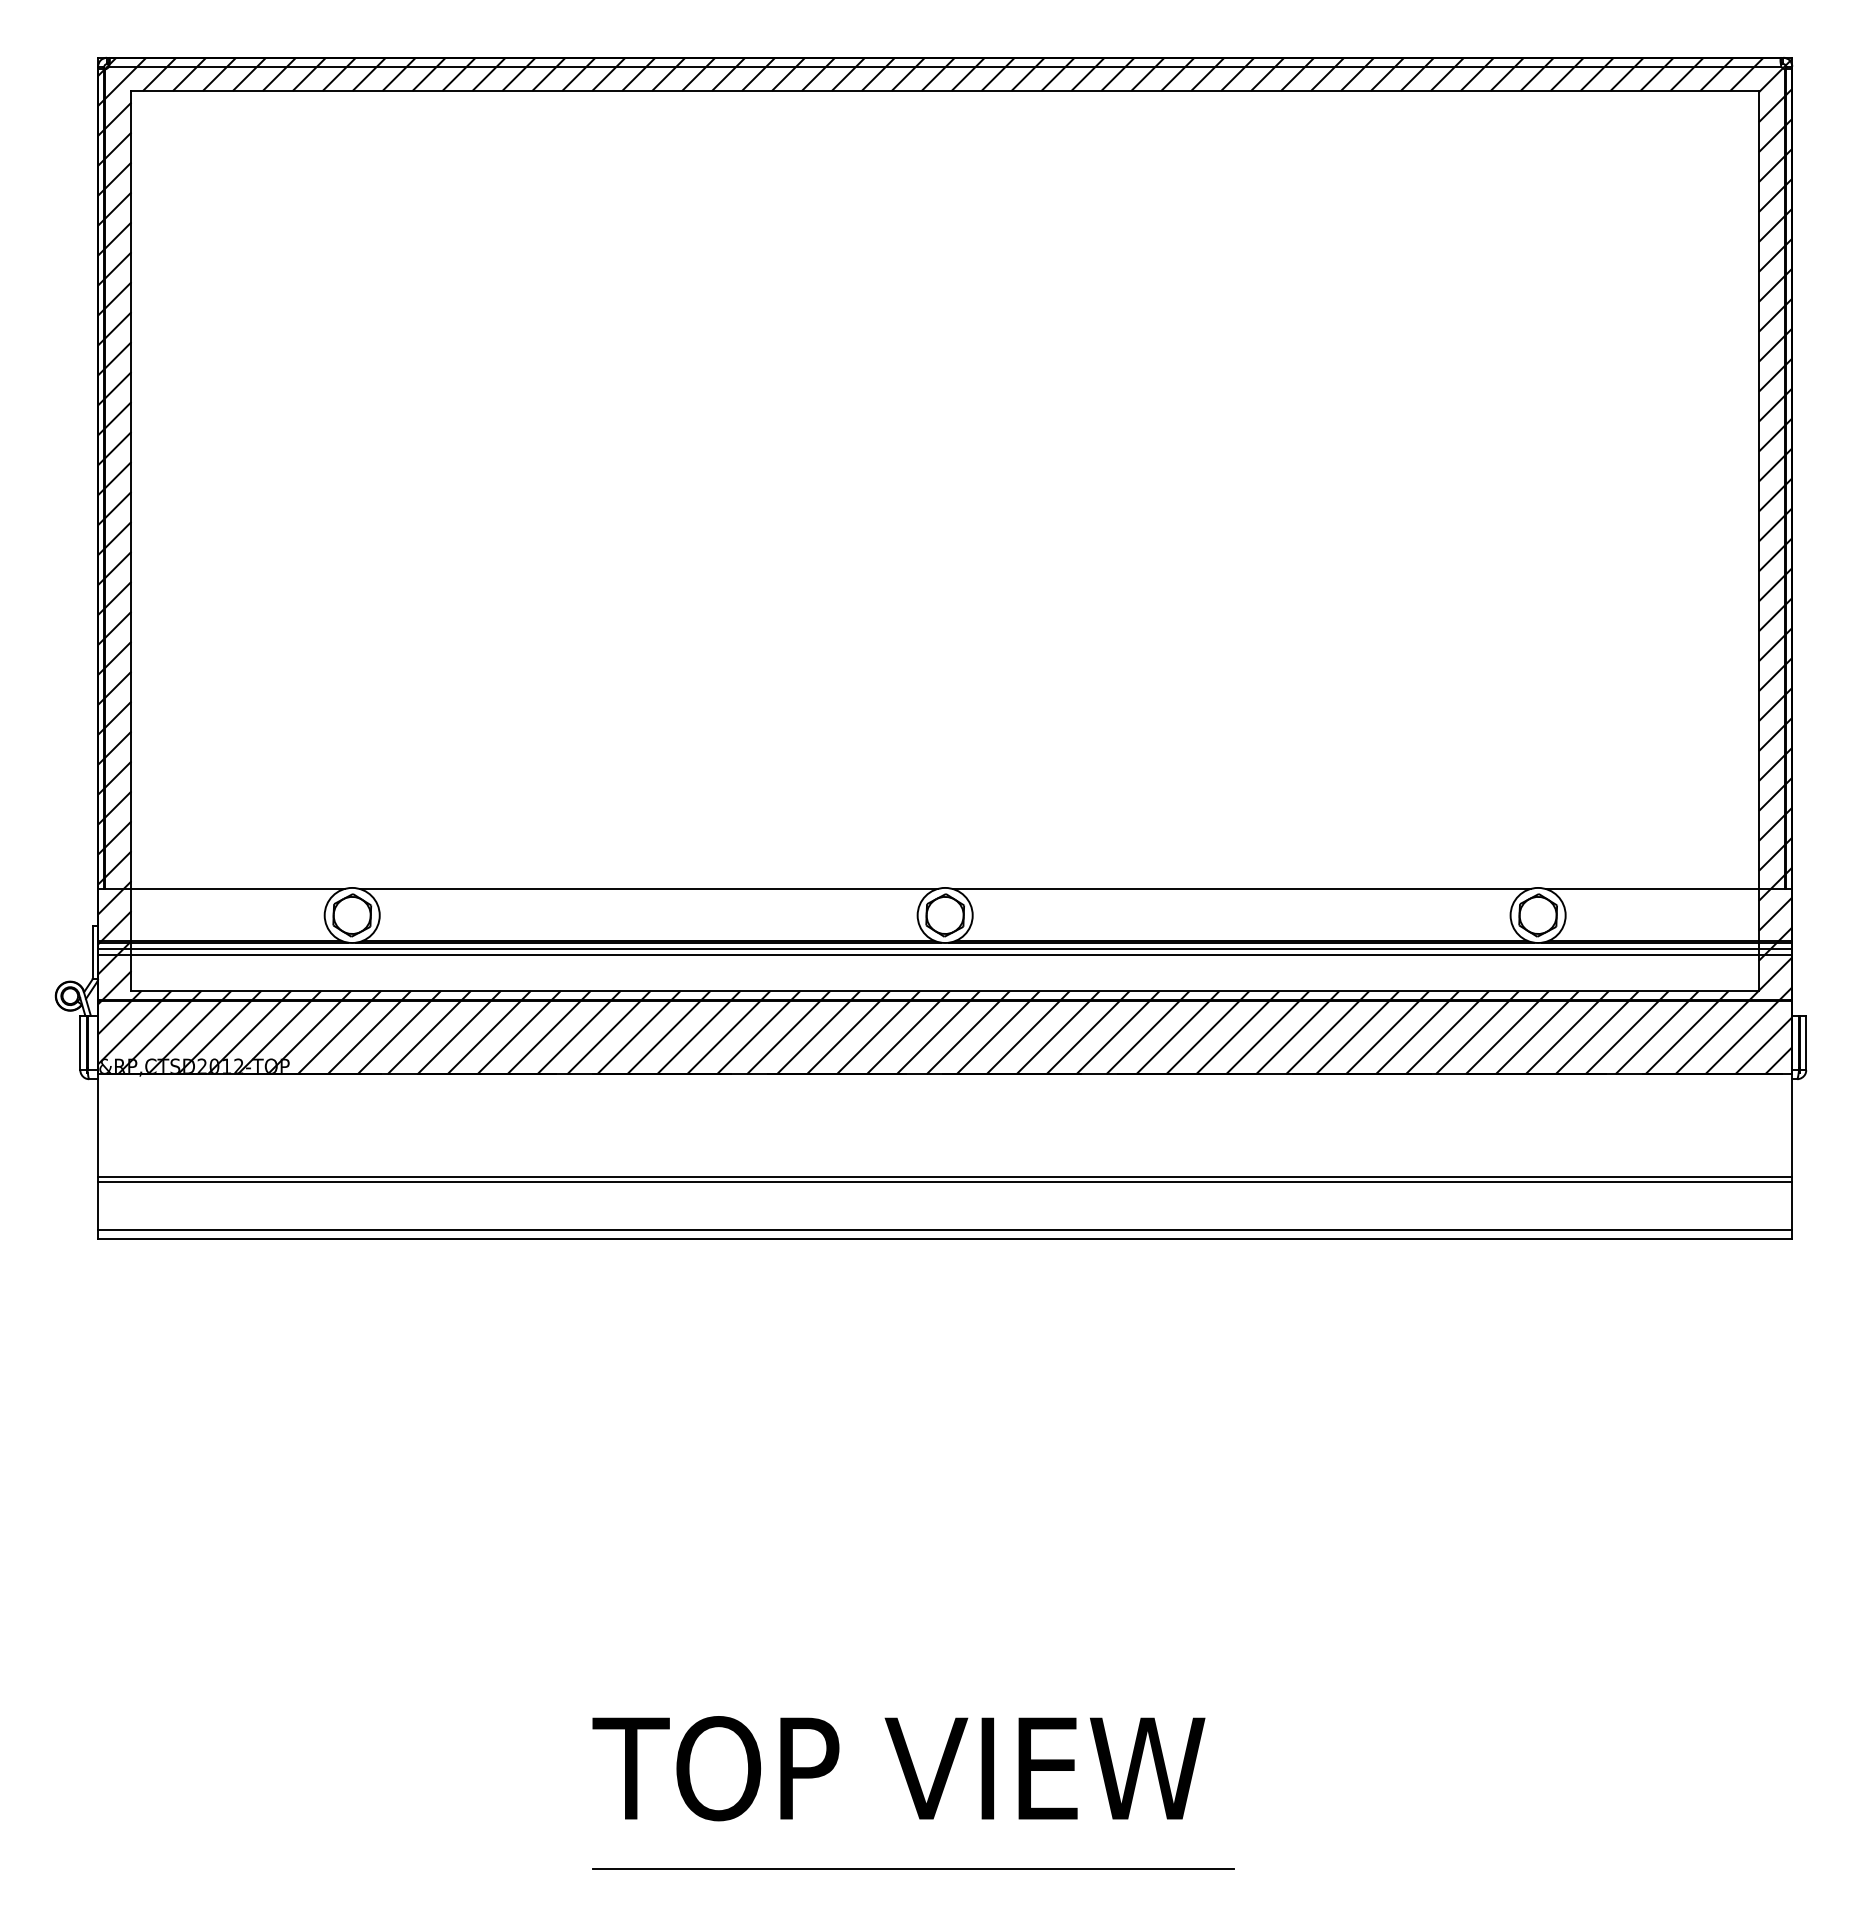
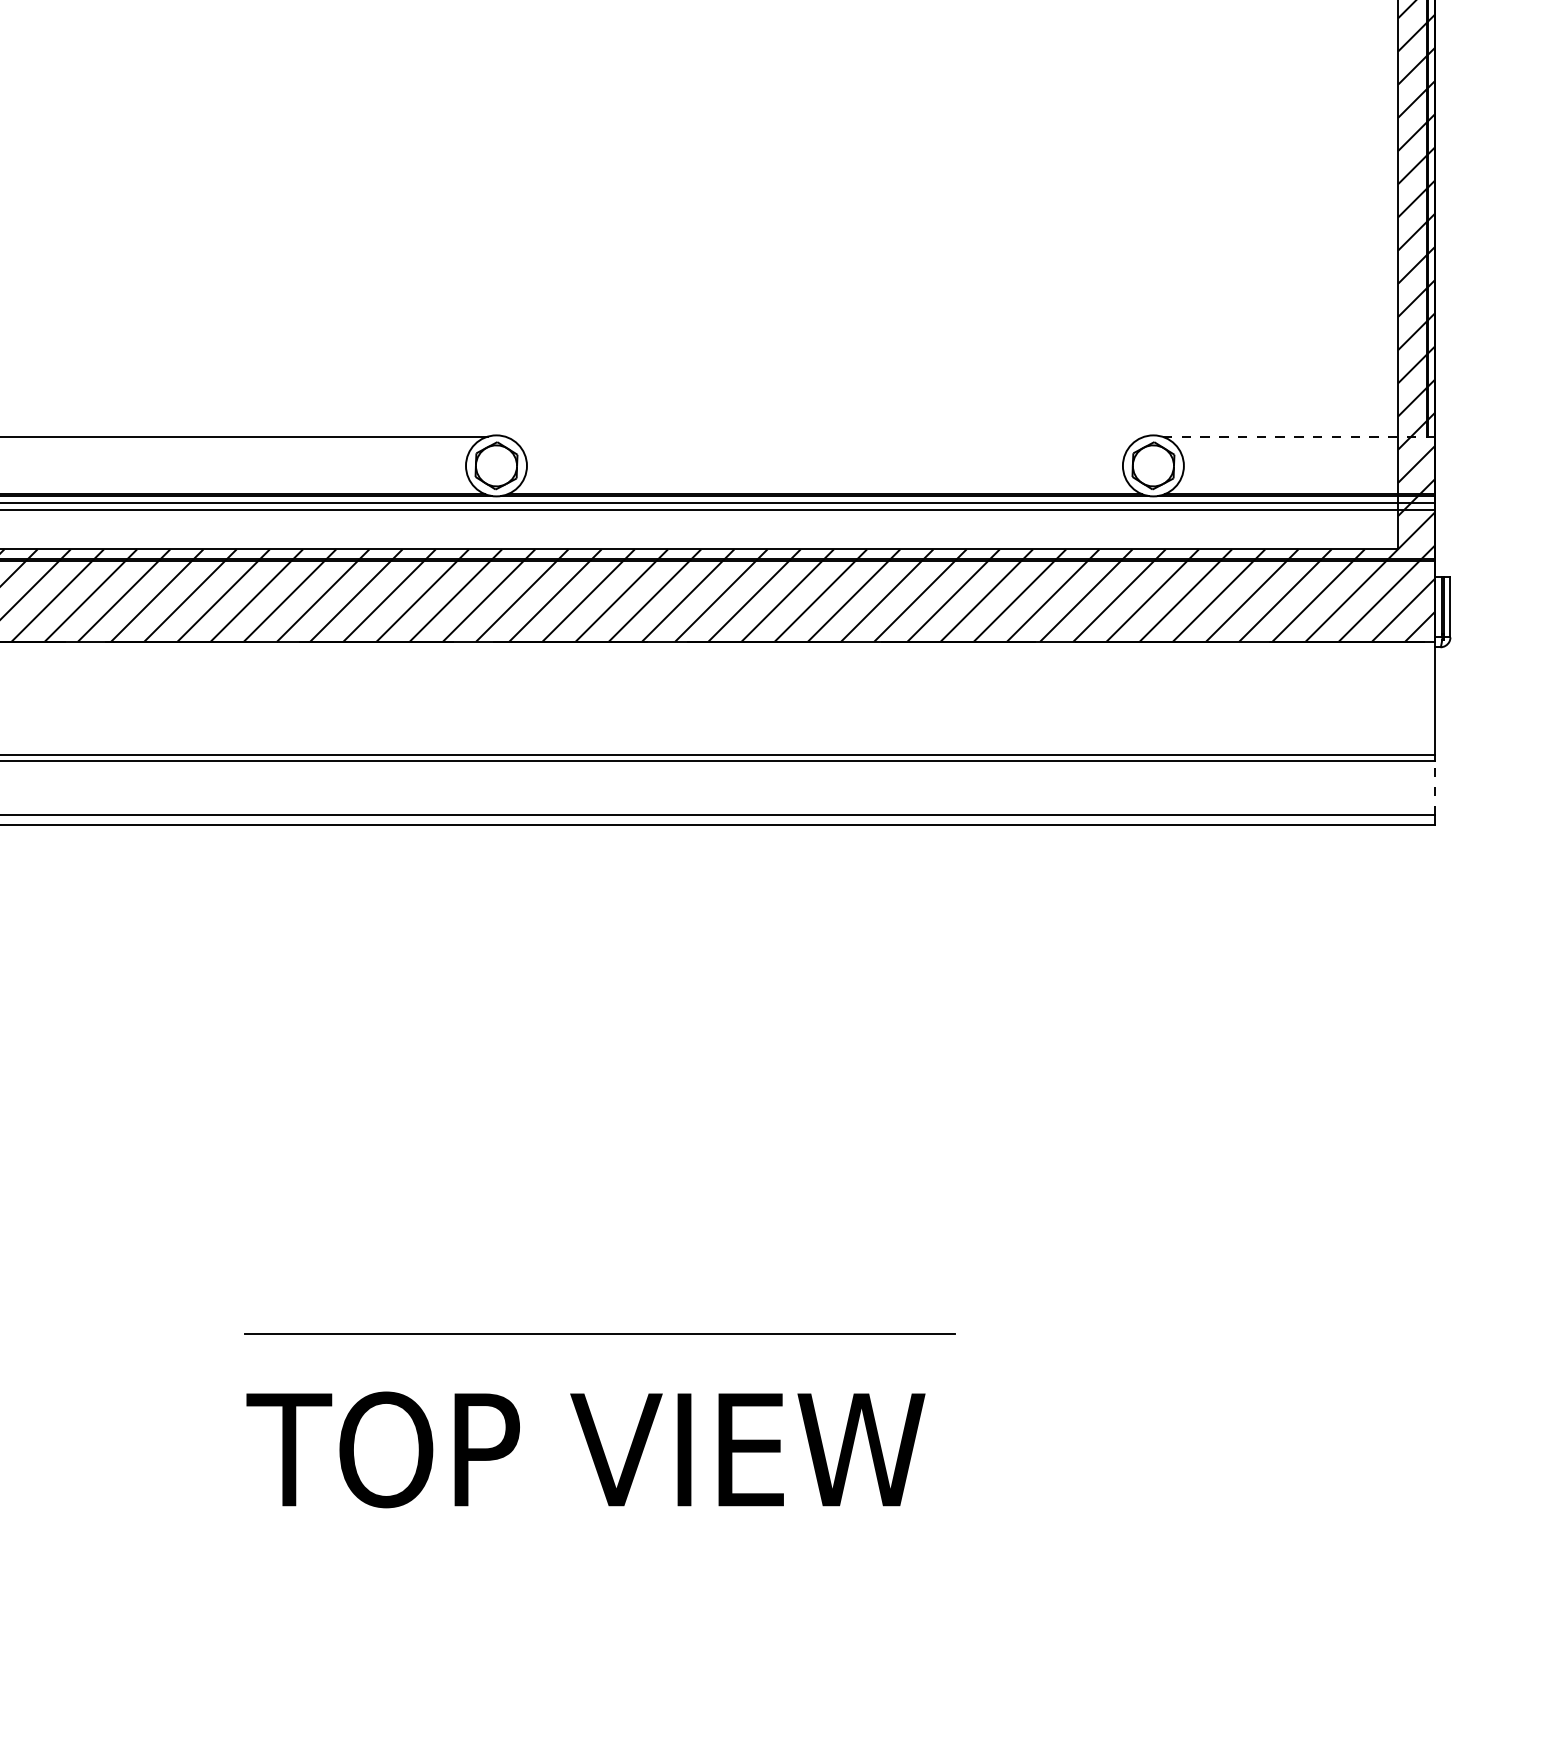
line: (1241, 888) -> (824, 436), removed
line: (1668, 888) -> (1297, 436), solid -> dashed
line: (1792, 1205) -> (1435, 787), solid -> dashed
text: (898, 1768) -> (585, 1449), moved
line: (913, 1868) -> (599, 1333), moved

